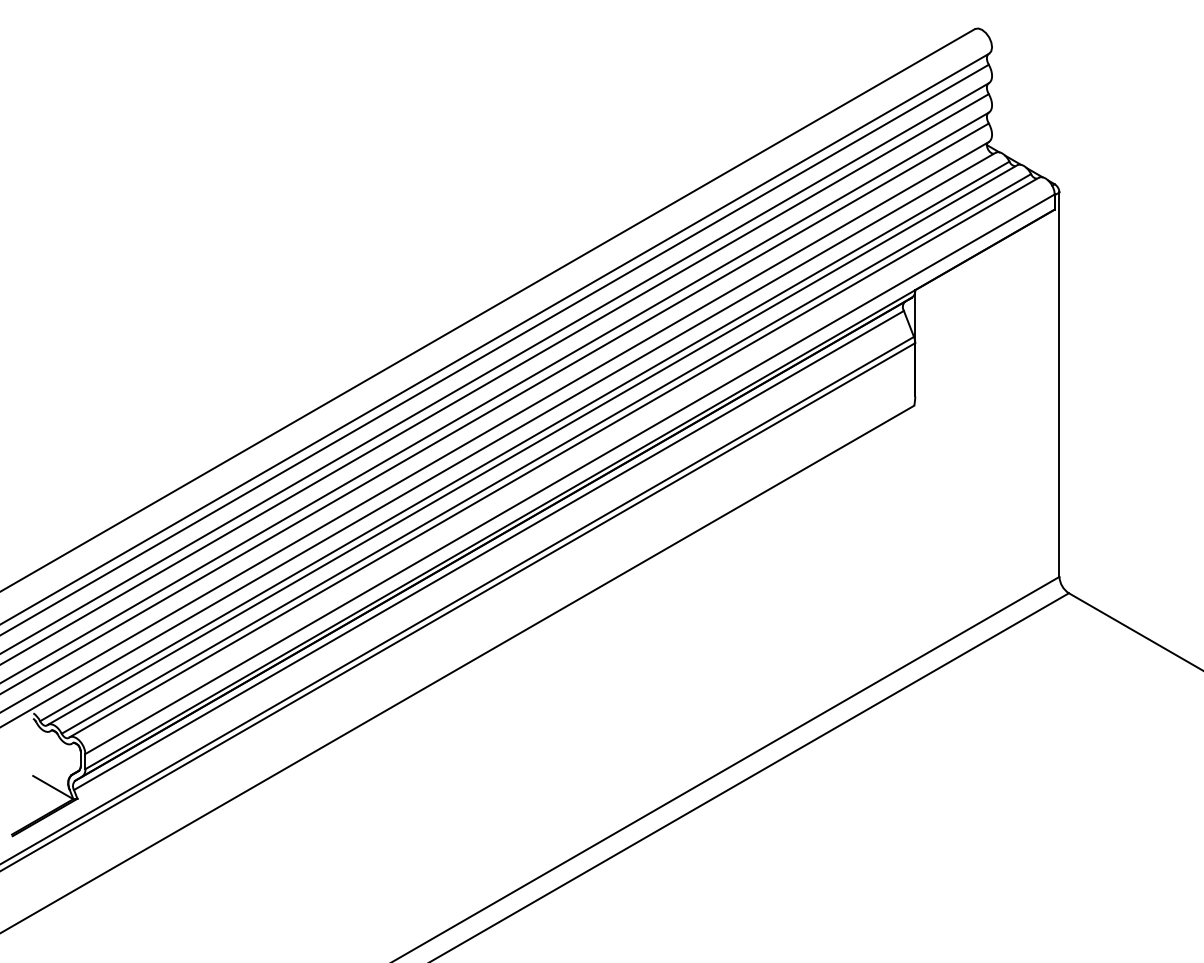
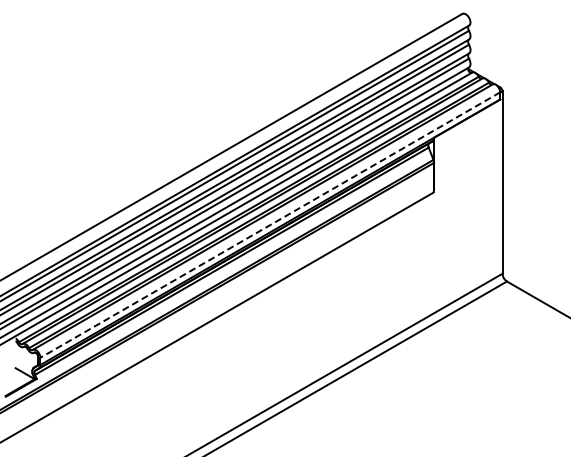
line: (568, 475) -> (269, 225), solid -> dashed

